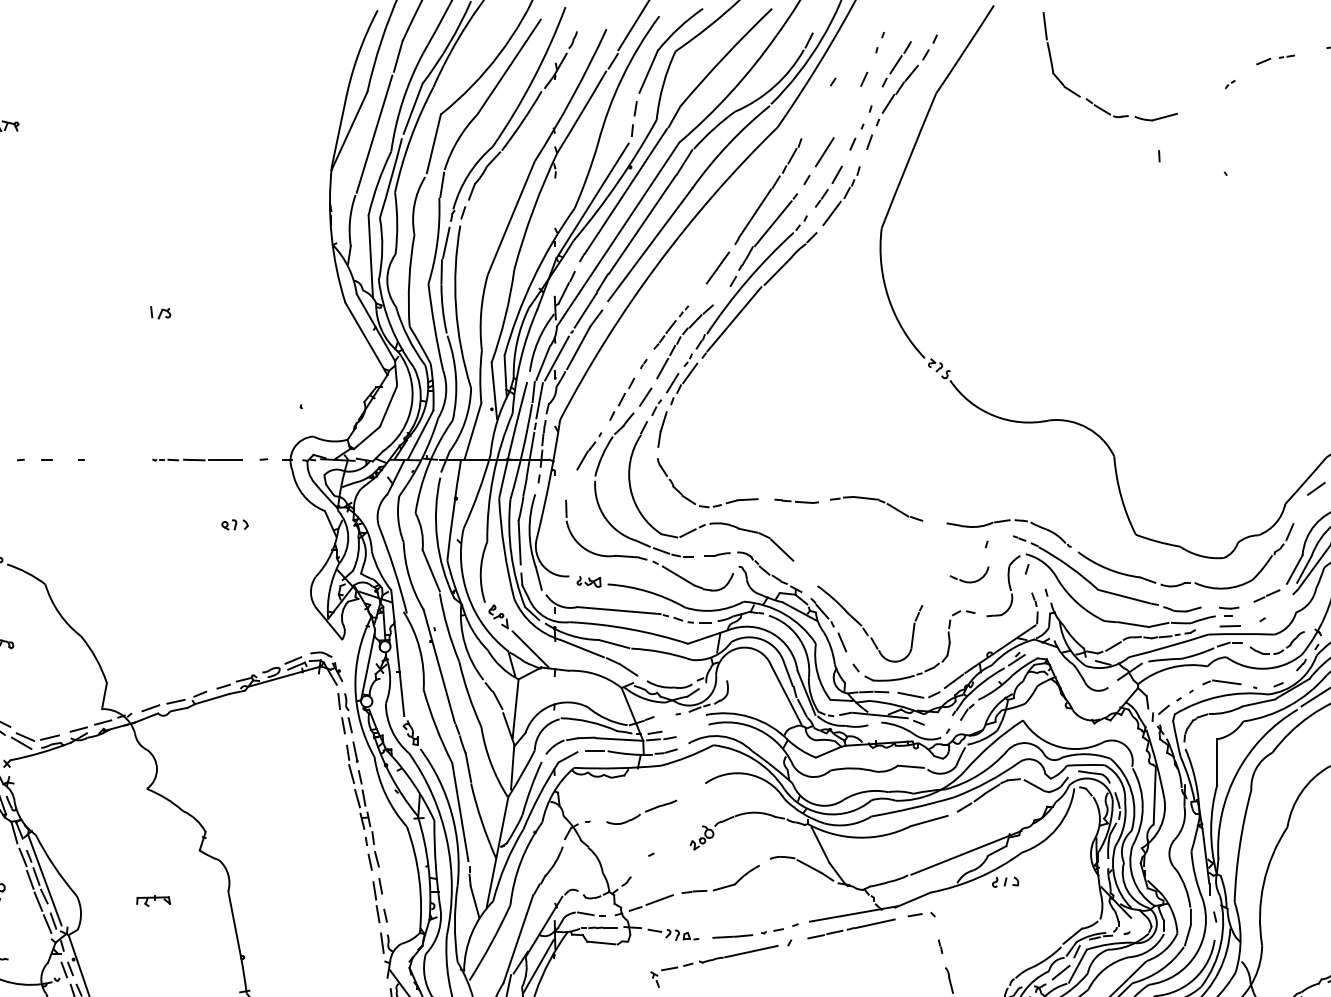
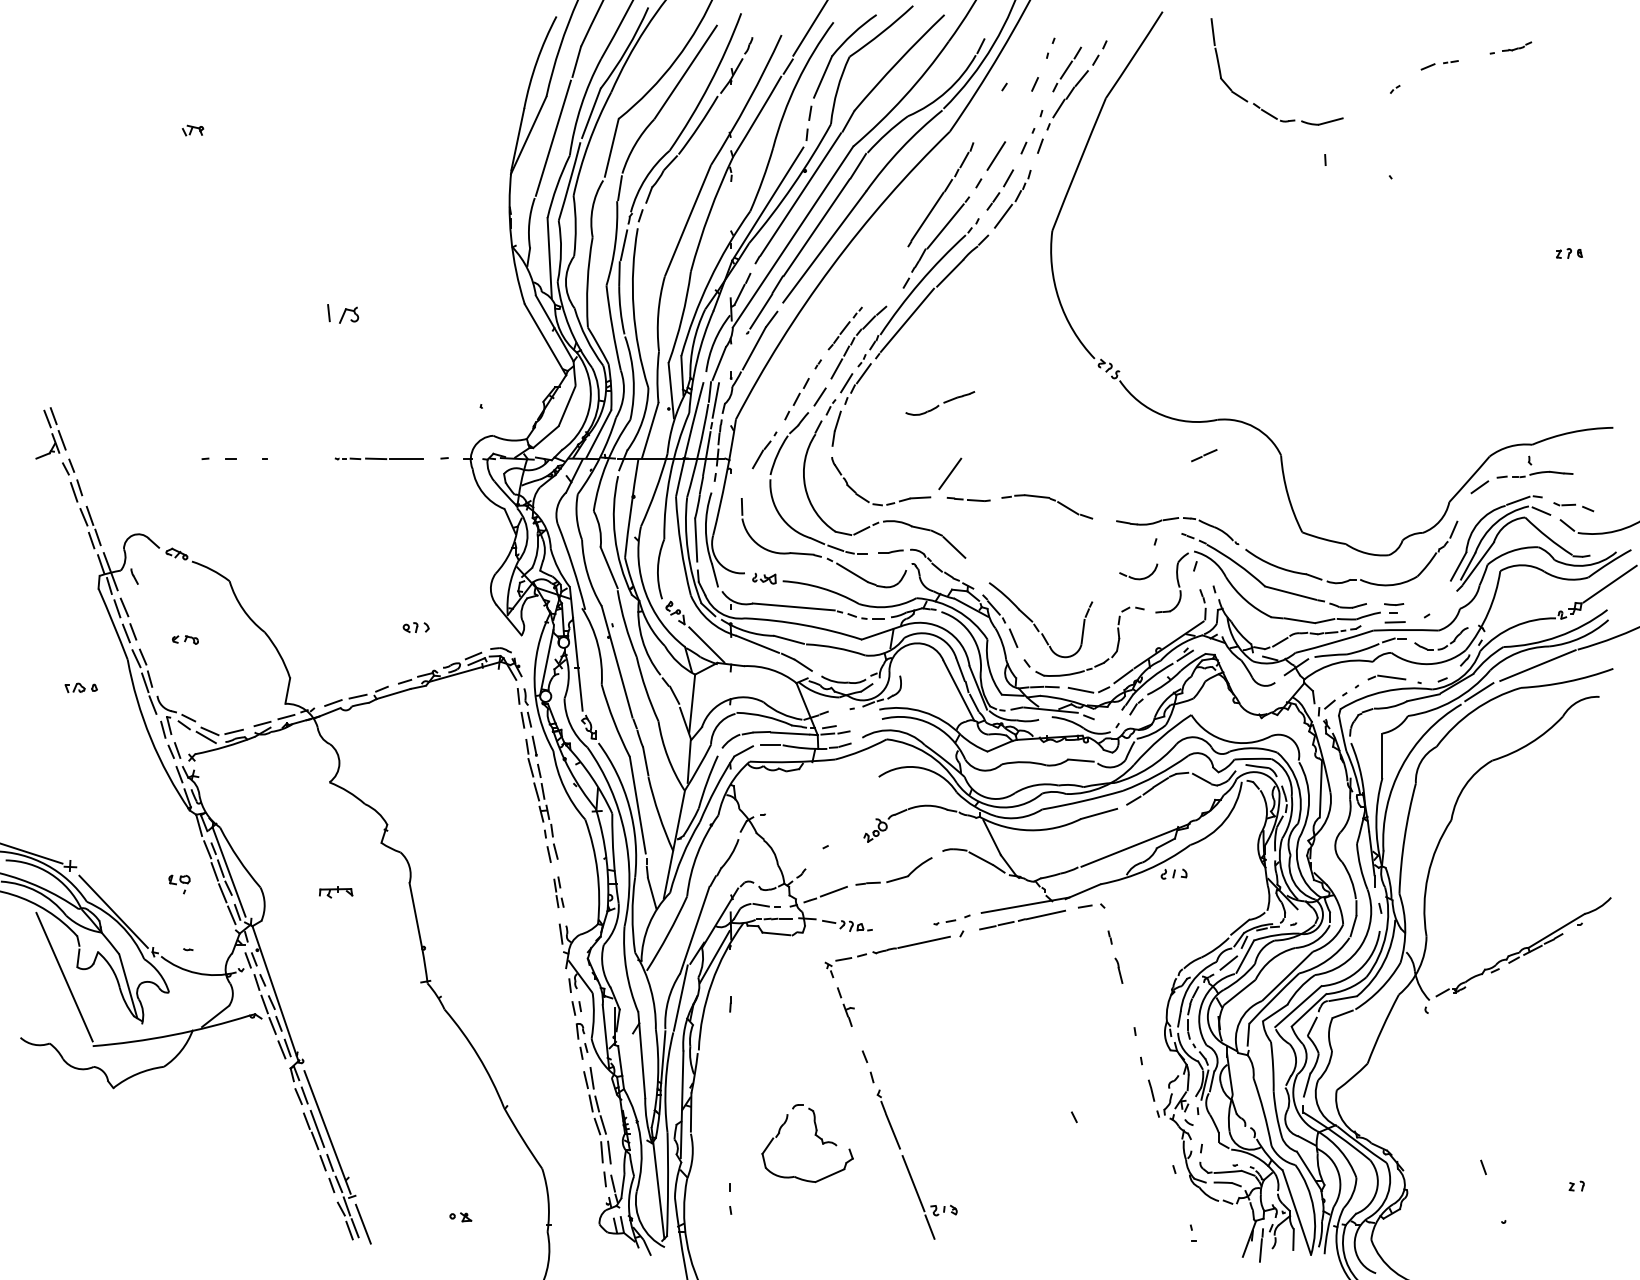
line: (718, 267) -> (950, 473), moved
part: (160, 312) -> (342, 313), size x1.6
line: (556, 358) -> (732, 358), removed
part: (234, 524) -> (415, 627), moved
line: (1267, 595) -> (1204, 455), moved
part: (641, 812) -> (940, 403), moved
part: (379, 900) -> (558, 892), size x0.7
line: (732, 936) -> (905, 927), removed

